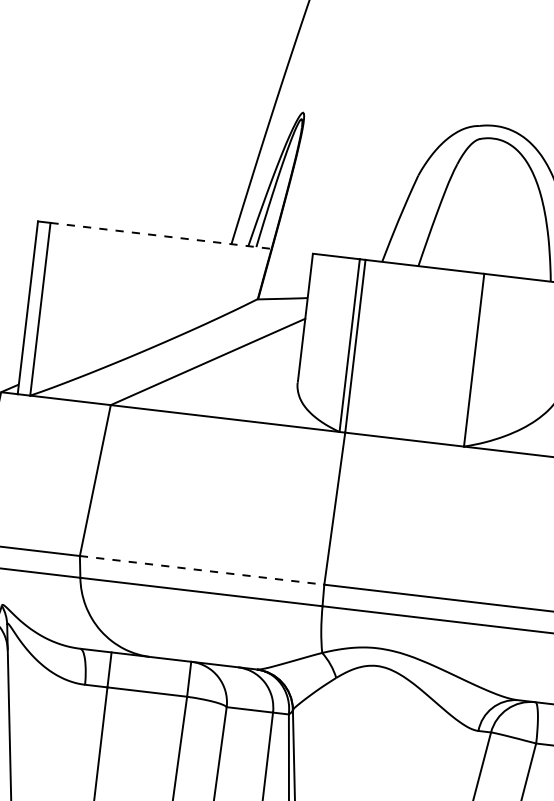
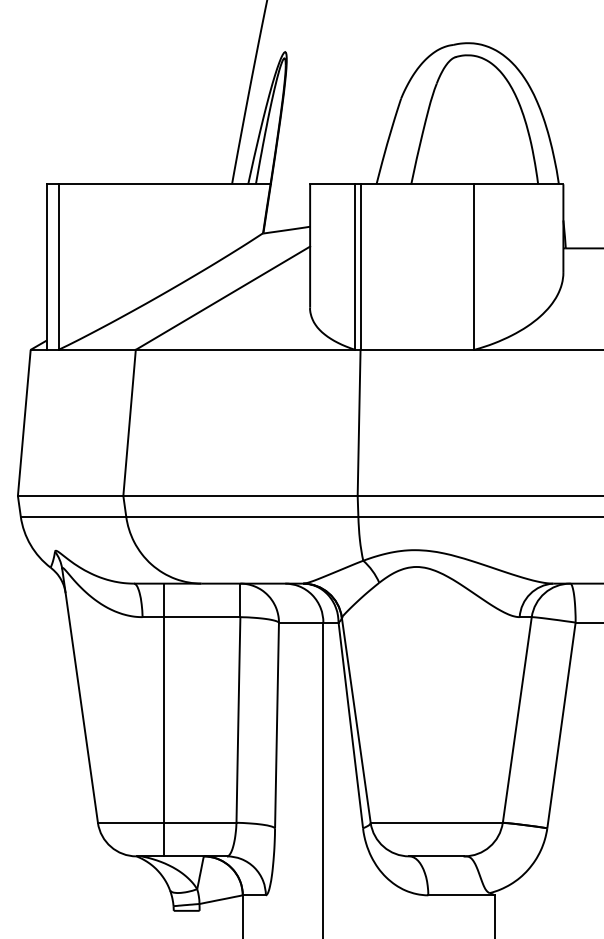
line: (160, 236) -> (164, 184), dashed -> solid
line: (203, 569) -> (241, 495), dashed -> solid

